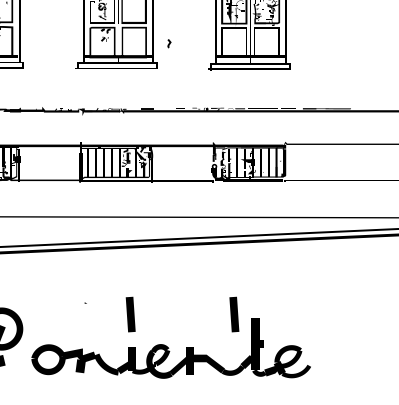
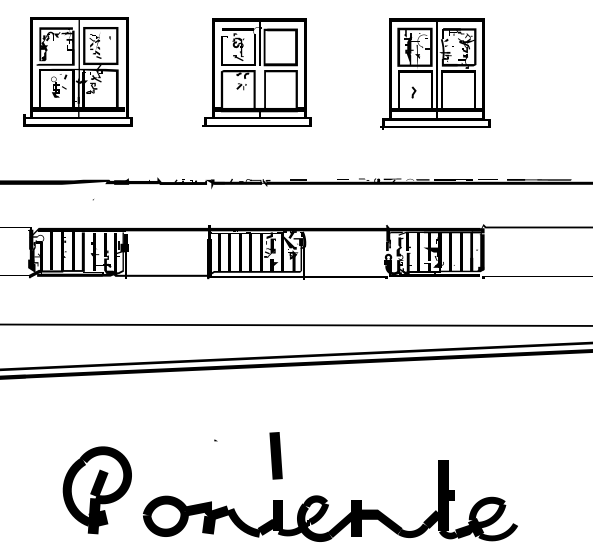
line: (169, 43) -> (413, 92), moved
line: (233, 314) -> (414, 455), removed

